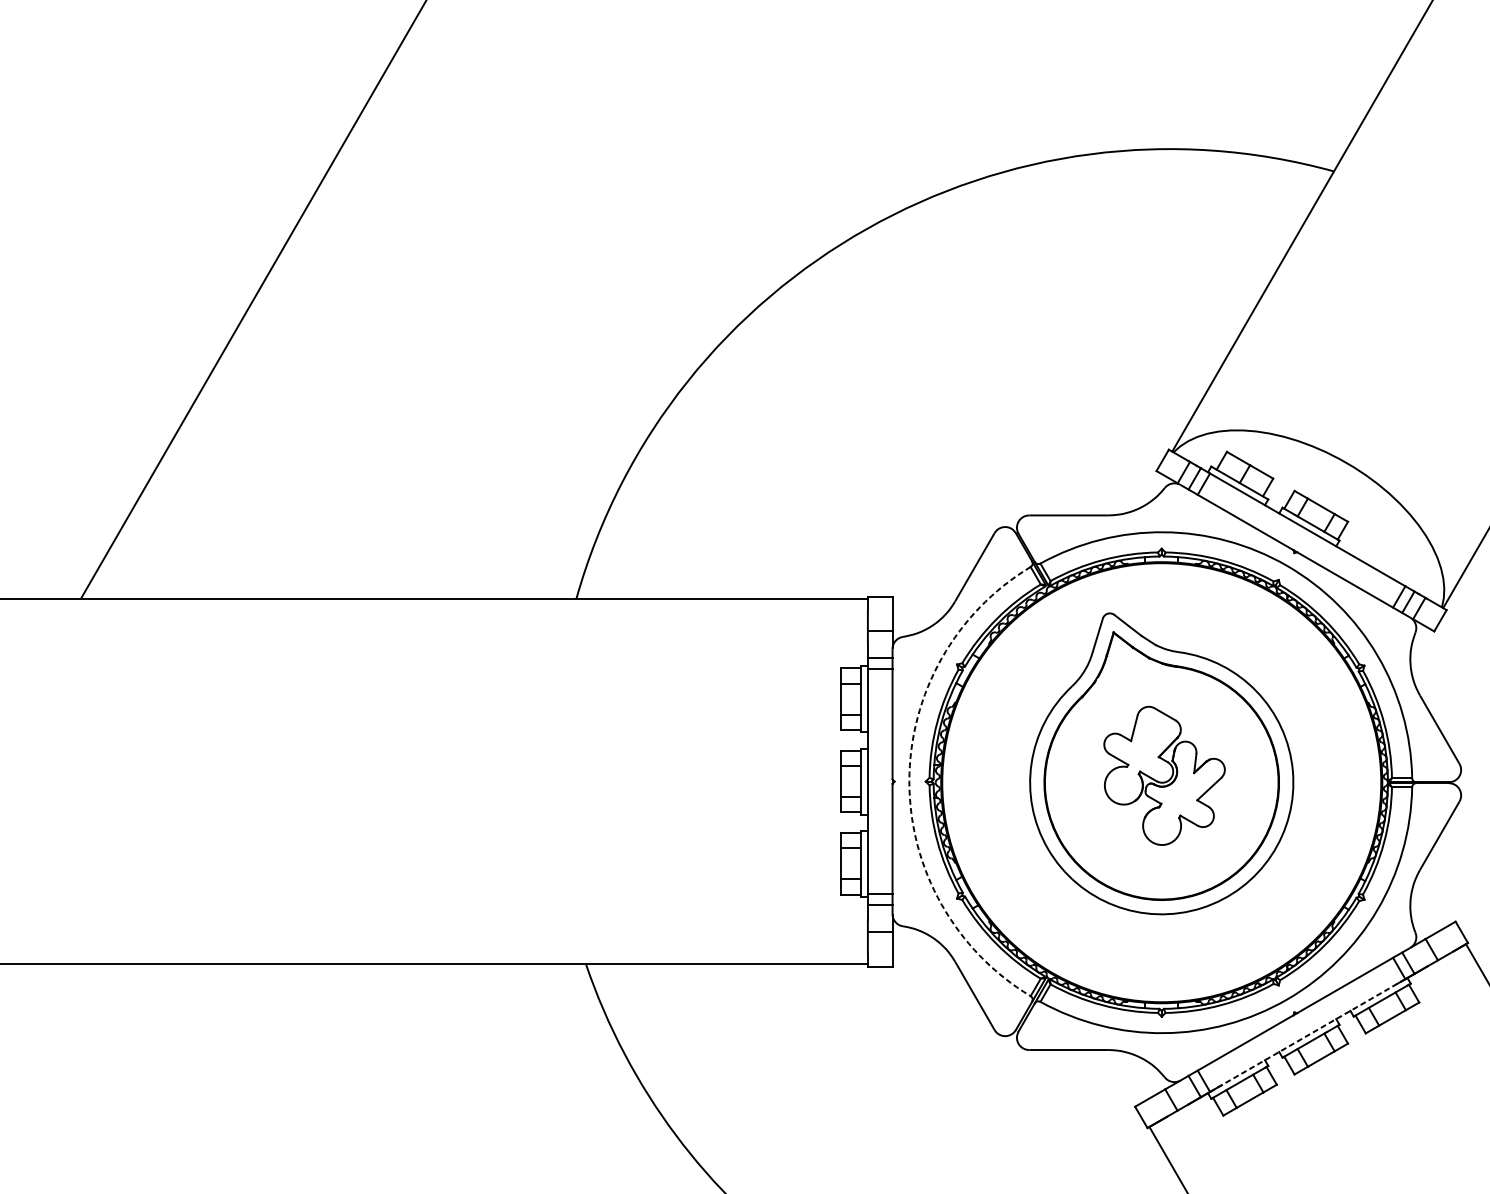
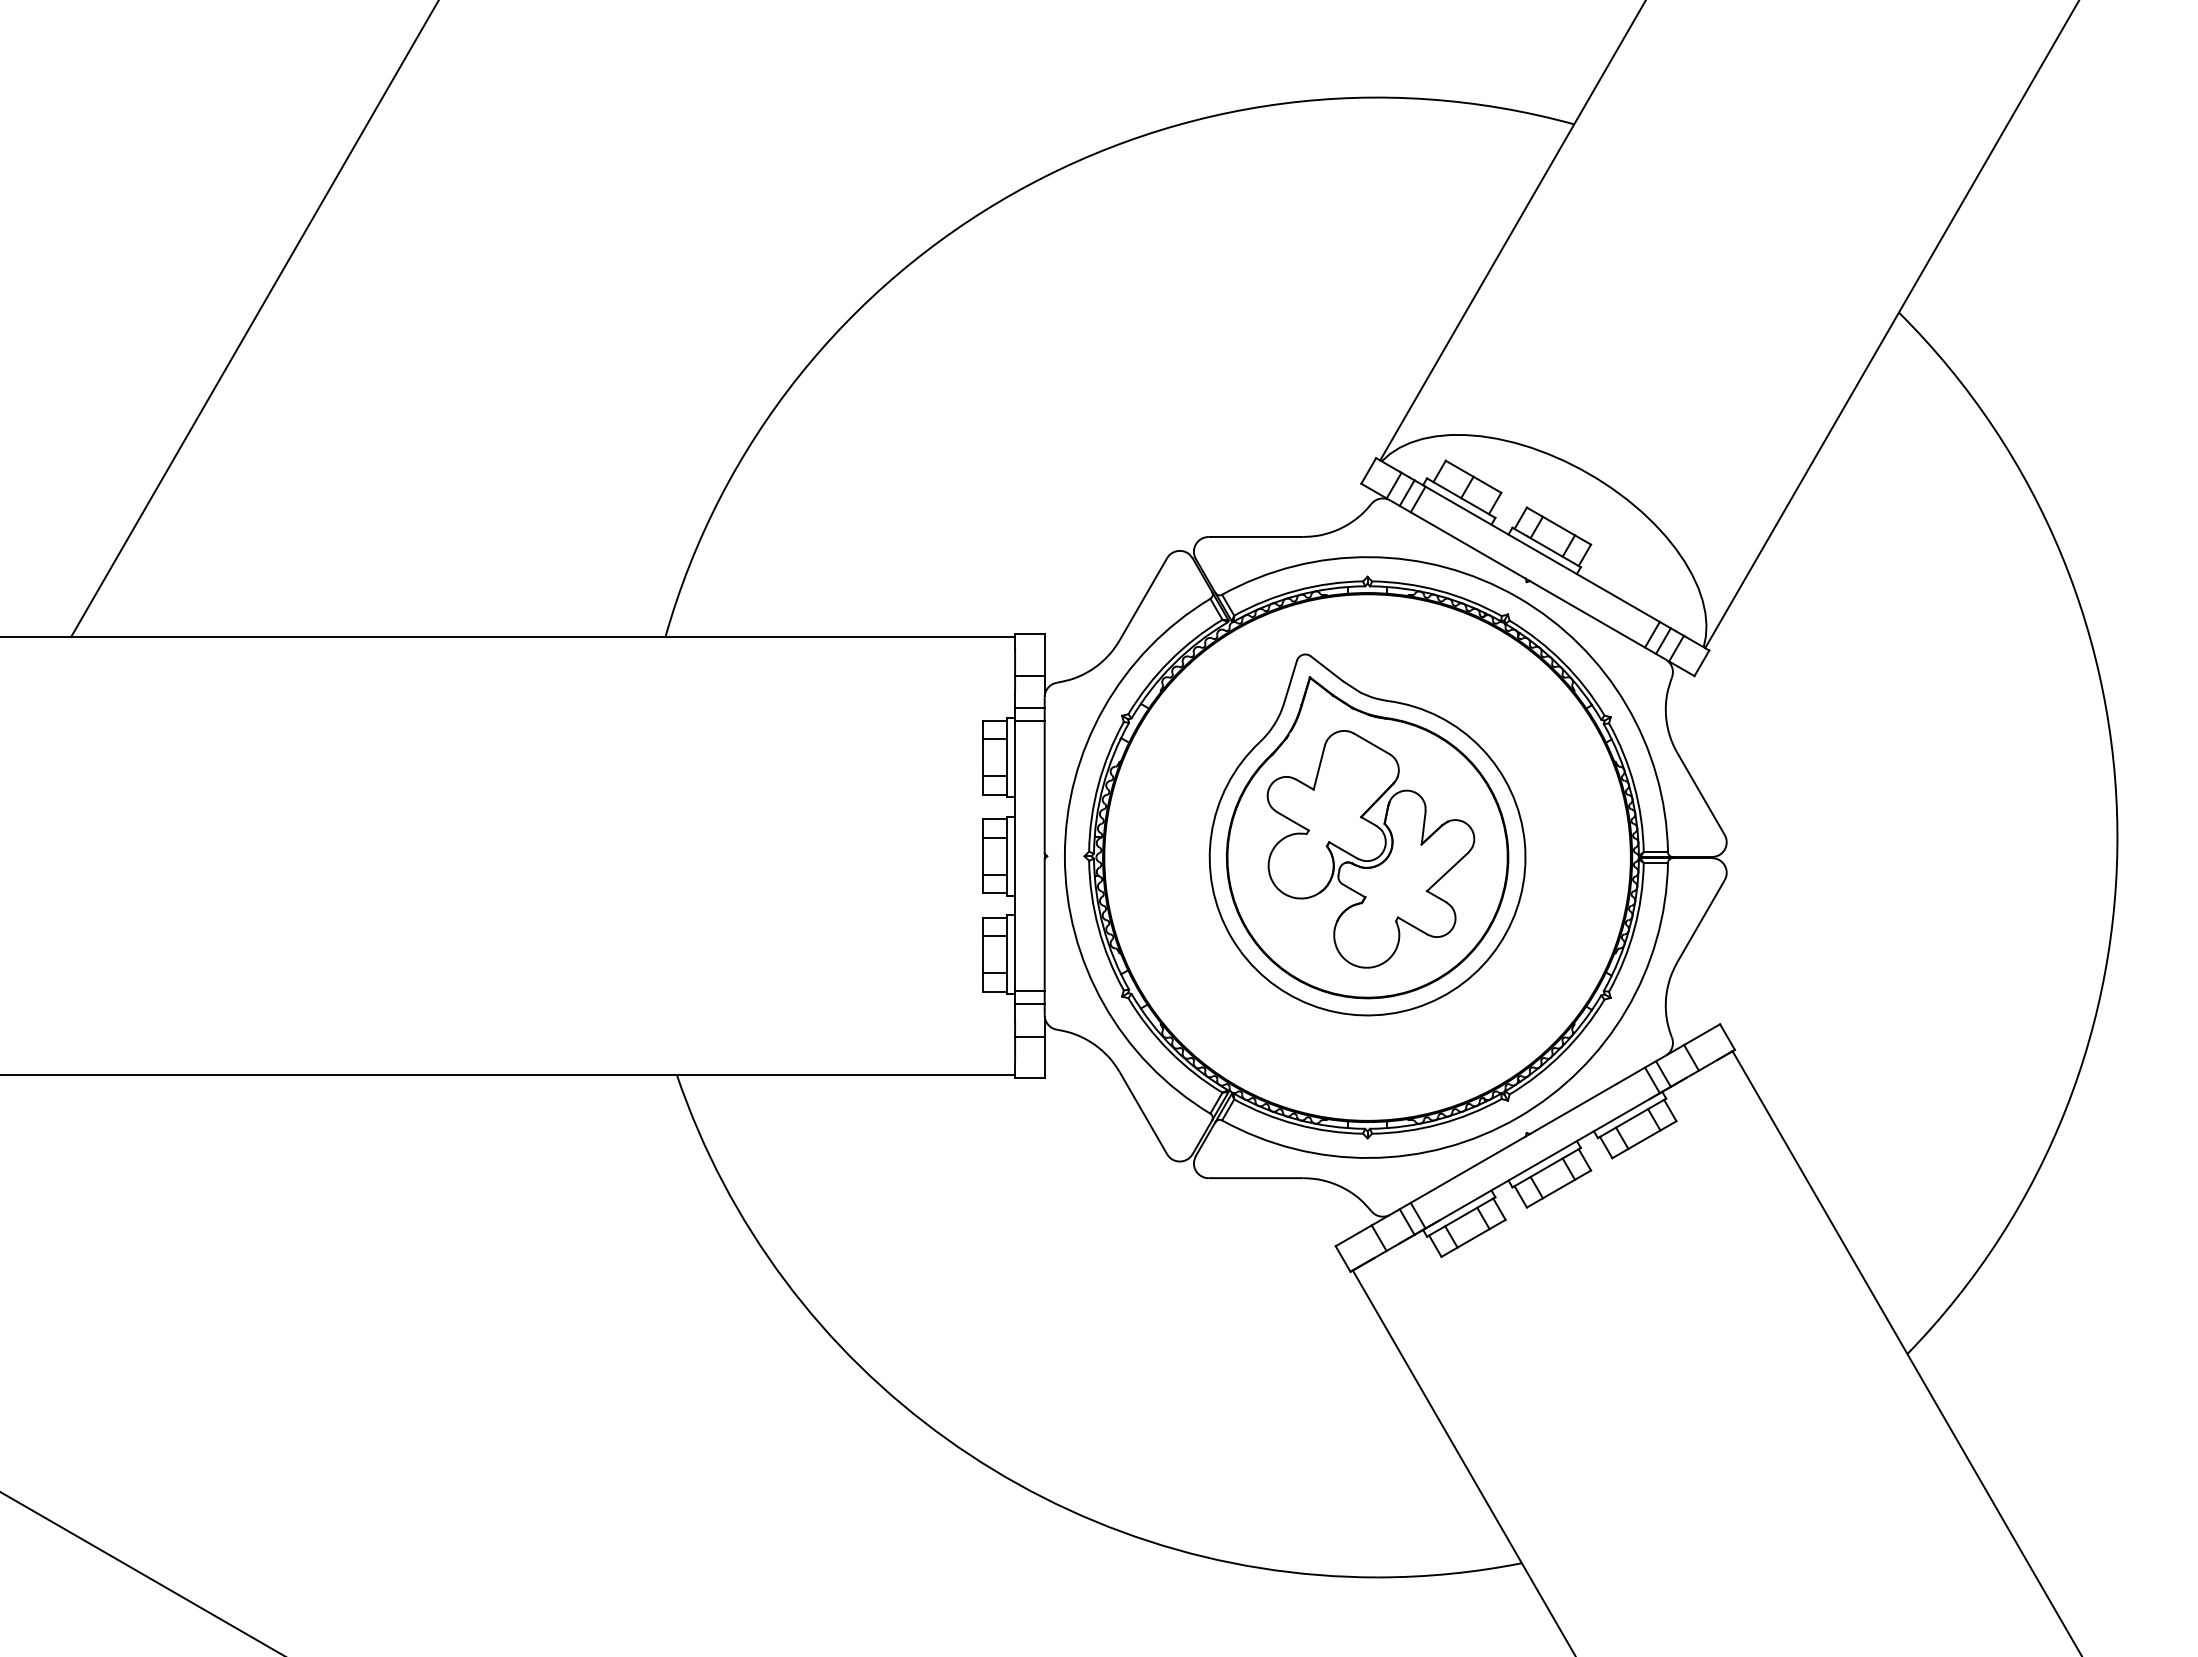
part: (1164, 775) -> (1370, 849), size x1.43
arc: (909, 781) -> (1064, 856), dashed -> solid
line: (1307, 1036) -> (1542, 1161), dashed -> solid

